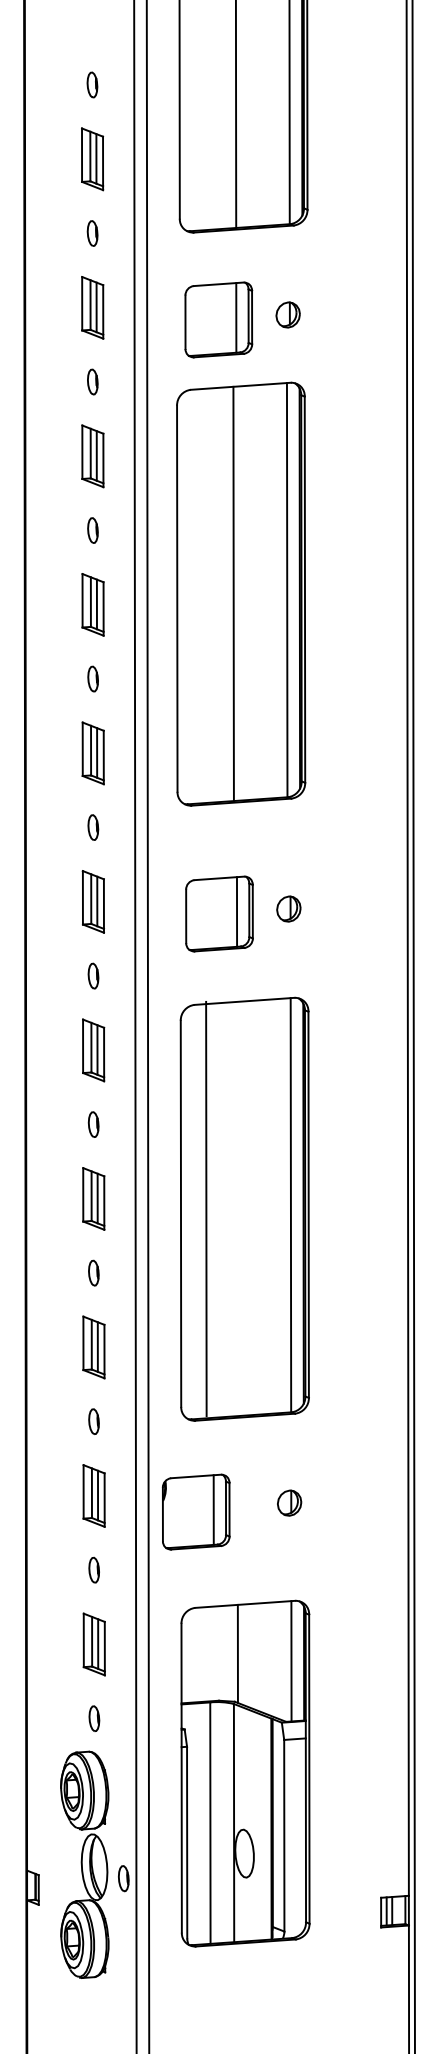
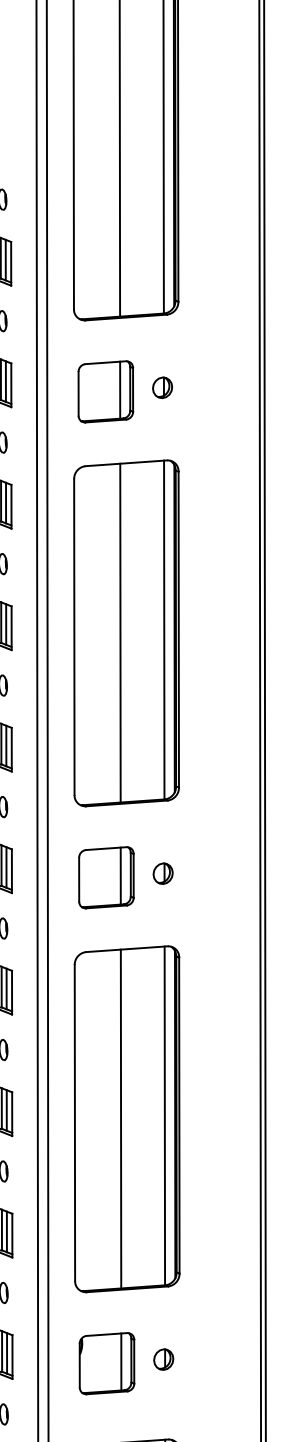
part: (241, 593) -> (126, 632), moved
line: (206, 1208) -> (121, 1118), moved
part: (195, 1511) -> (106, 1363), moved

